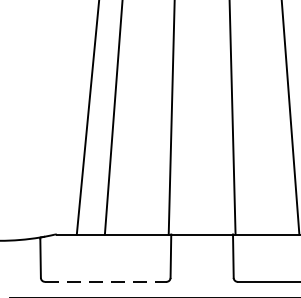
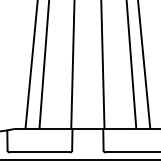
line: (106, 281) -> (40, 152), dashed -> solid

